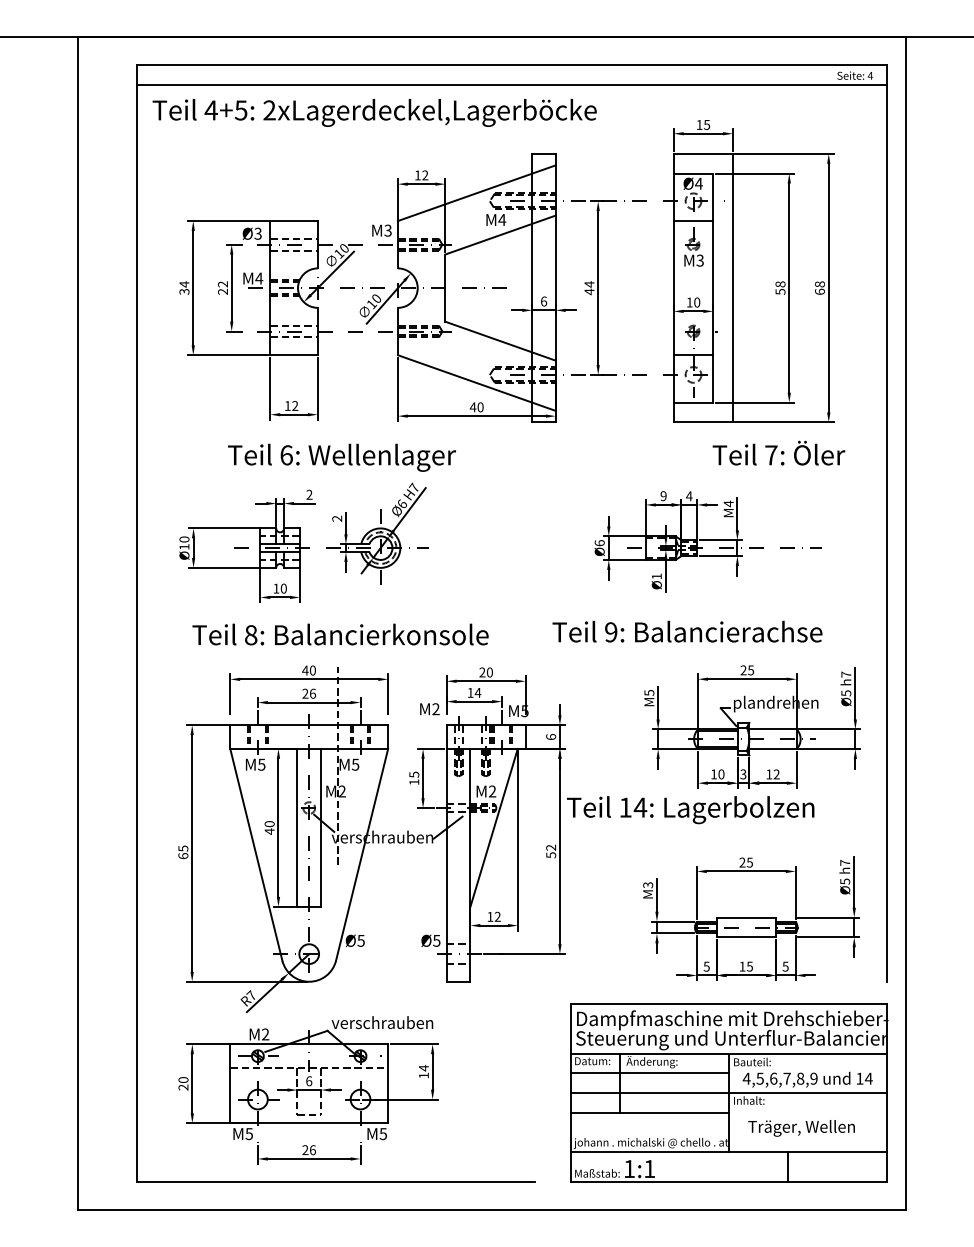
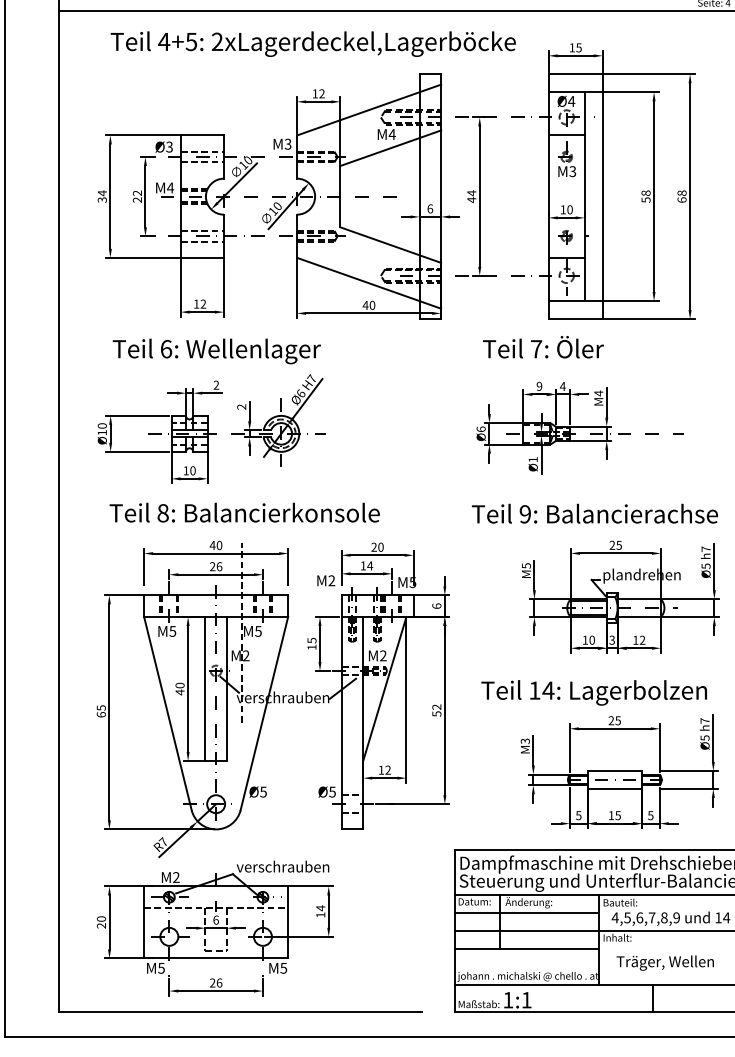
text: (374, 112) -> (313, 43), moved
text: (778, 452) -> (542, 346), moved
text: (341, 457) -> (216, 351), moved
text: (687, 631) -> (594, 513), moved
text: (690, 810) -> (594, 693), moved

